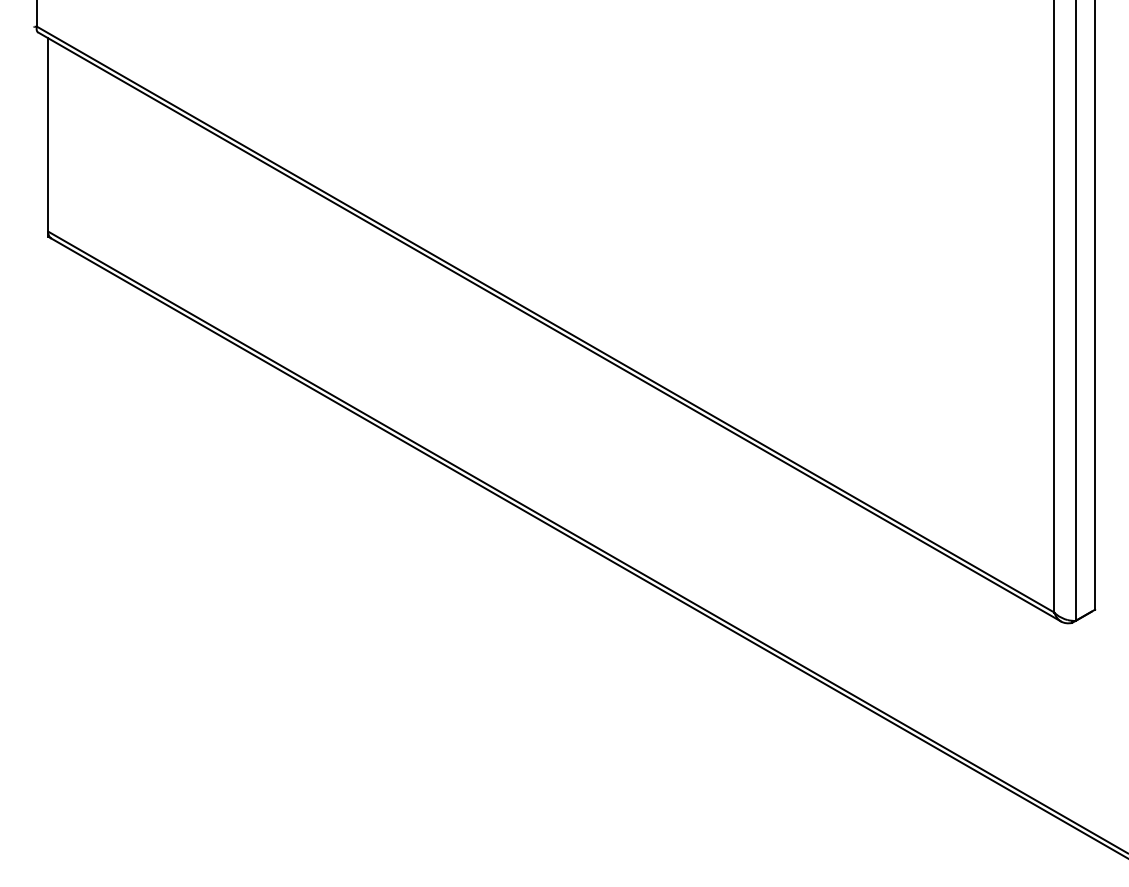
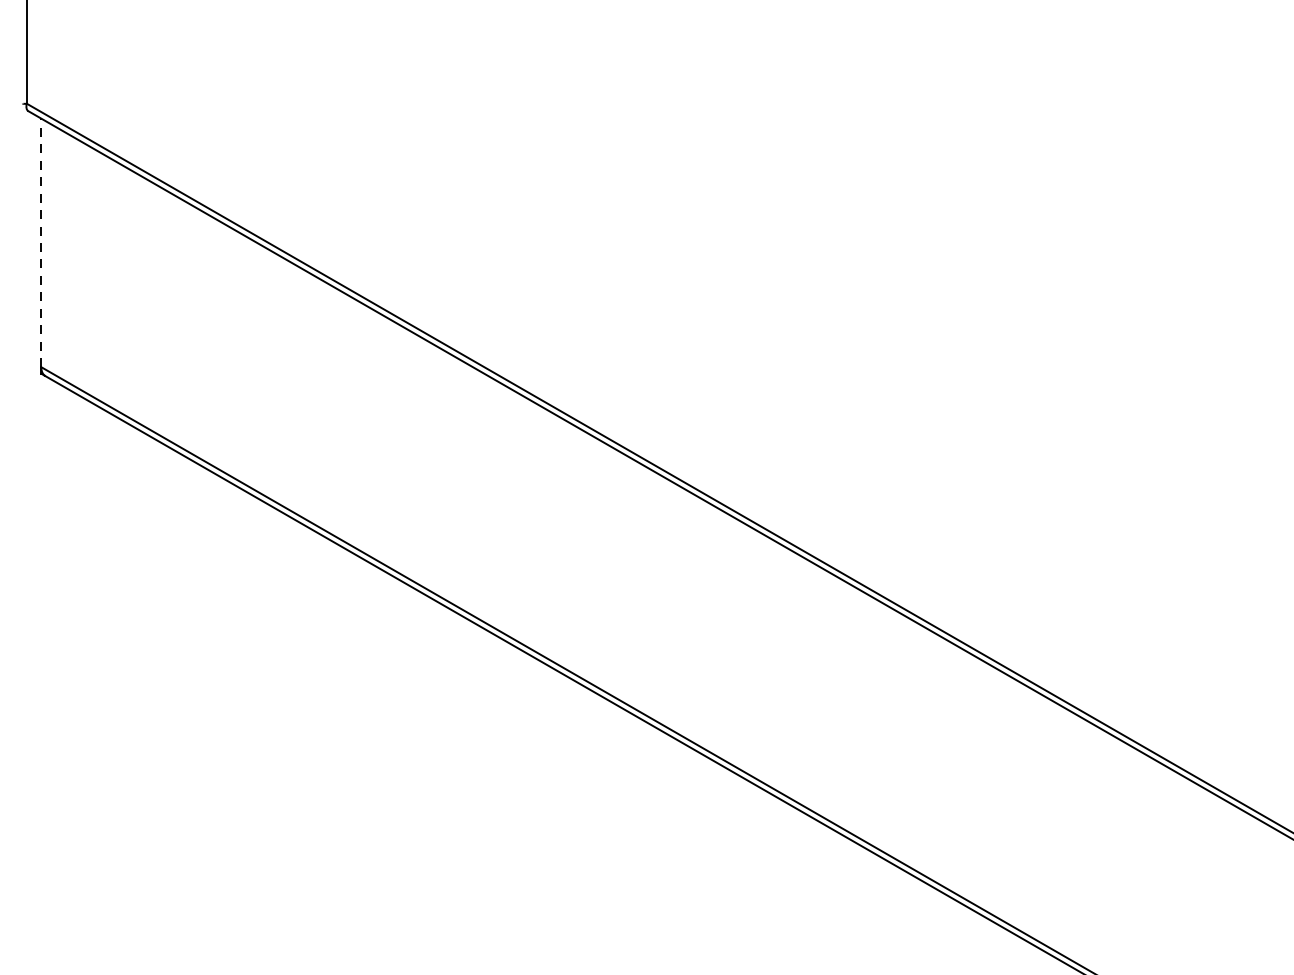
line: (48, 134) -> (41, 242), solid -> dashed

